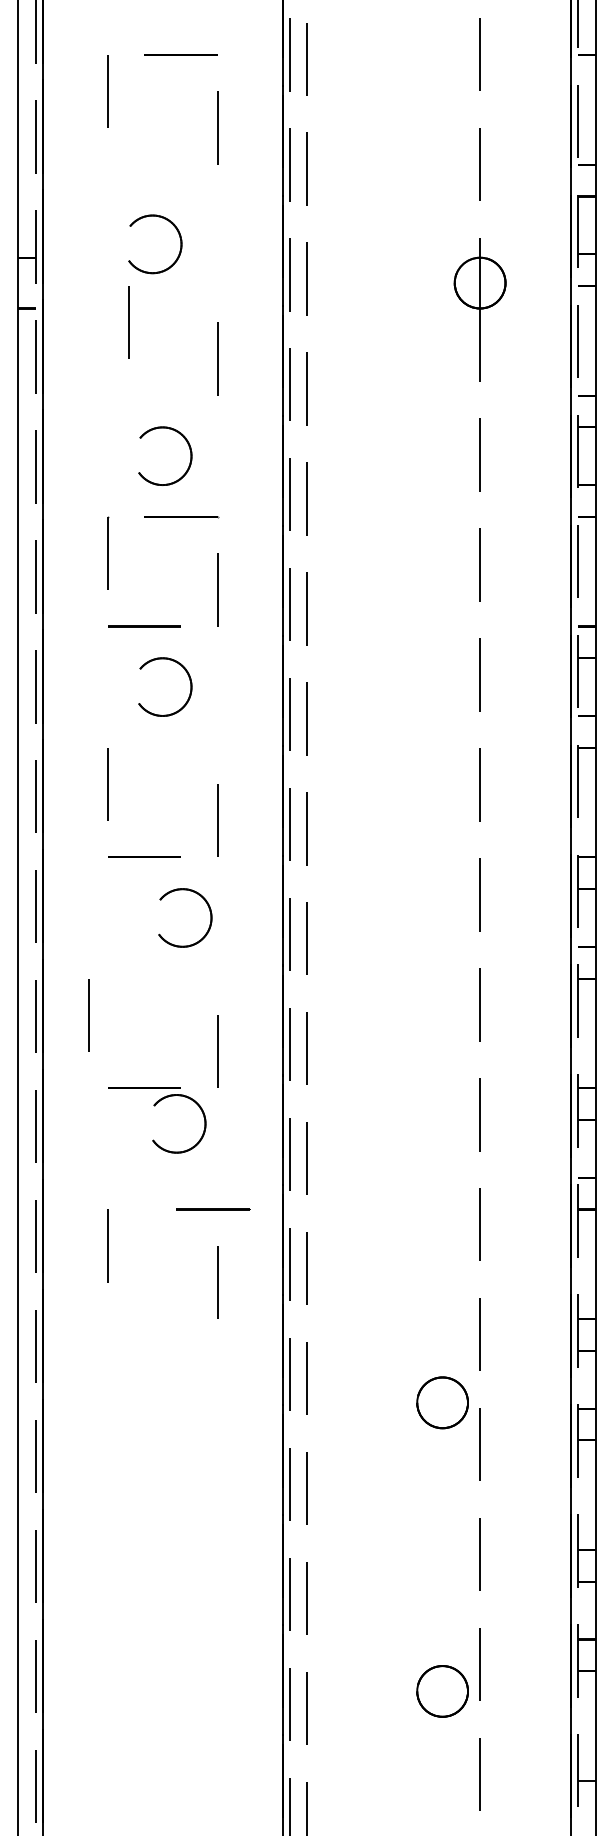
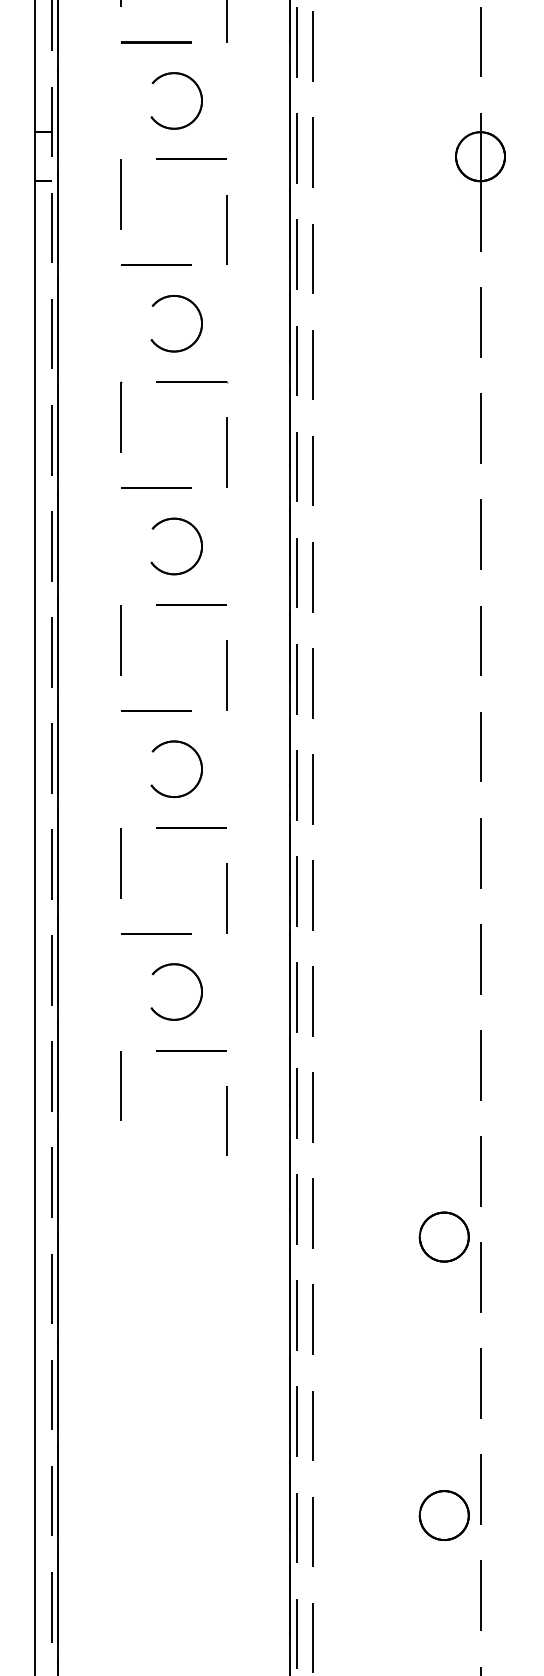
line: (144, 164) -> (156, 42), added
part: (179, 250) -> (200, 106), moved
line: (180, 285) -> (191, 158), added
line: (128, 322) -> (120, 194), moved
line: (144, 395) -> (156, 265), added
line: (180, 747) -> (191, 604), added
part: (208, 908) -> (199, 760), moved
line: (180, 978) -> (191, 827), added
line: (88, 1015) -> (120, 863), moved
part: (202, 1114) -> (199, 983), moved
line: (213, 1209) -> (192, 1050), moved

